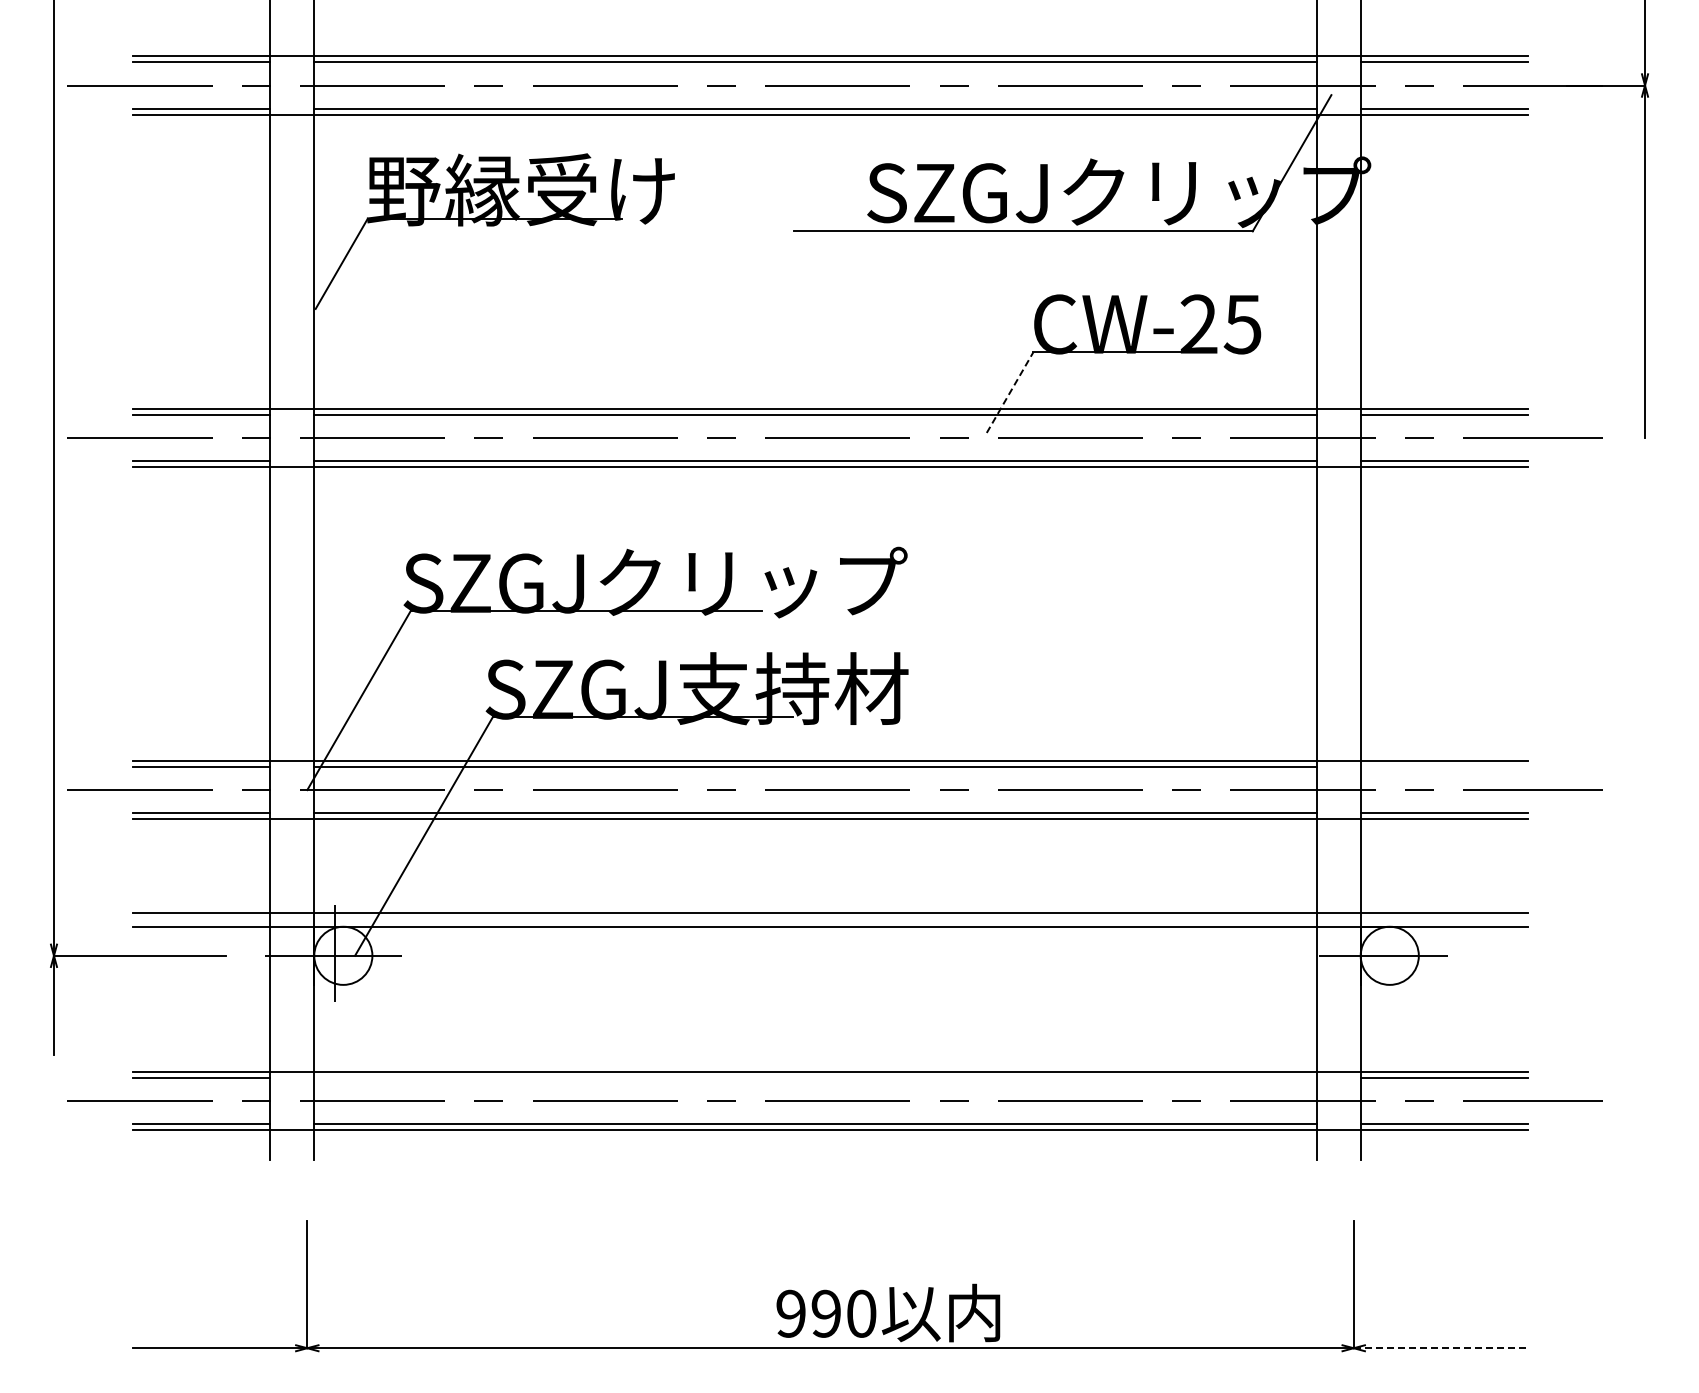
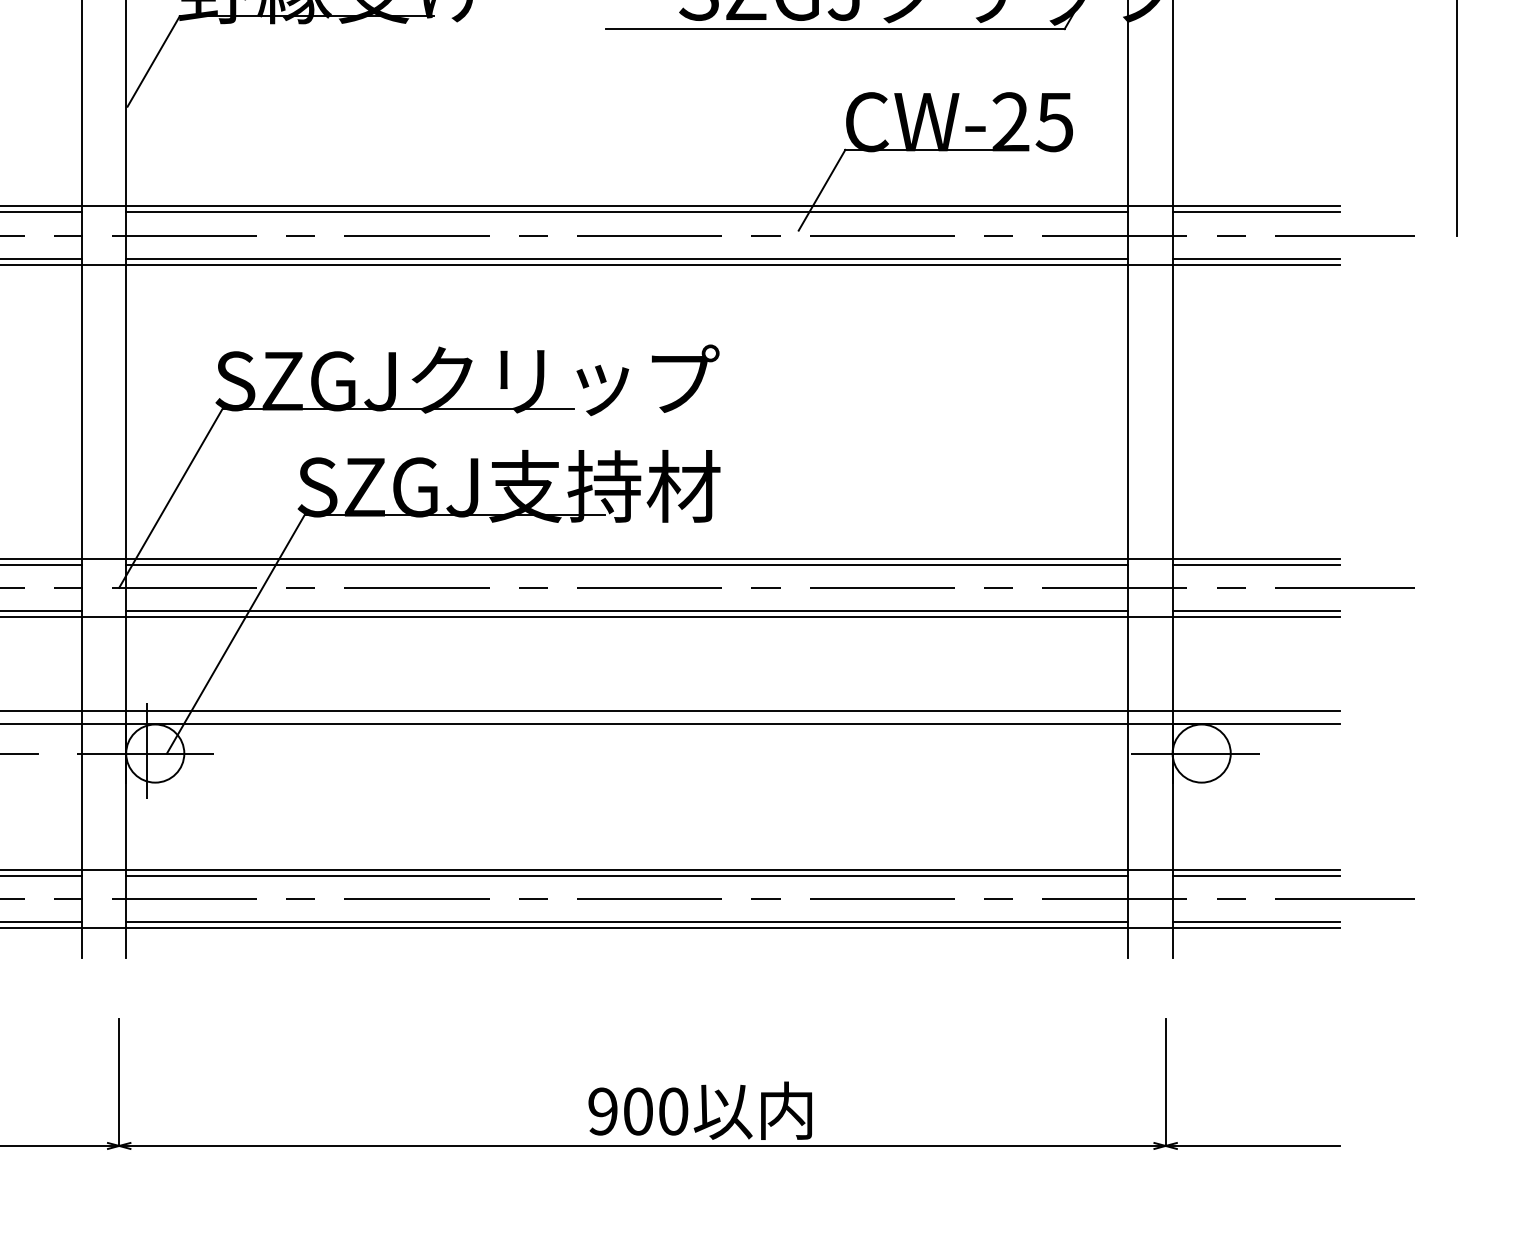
line: (1010, 392) -> (822, 190), dashed -> solid
line: (1444, 766) -> (1256, 564), added
line: (815, 1077) -> (627, 875), added
text: (826, 1313) -> (638, 1111), 990 -> 900
line: (1441, 1348) -> (1253, 1146), dashed -> solid

